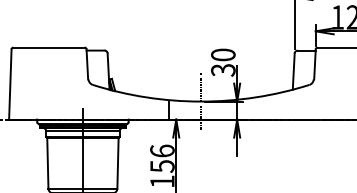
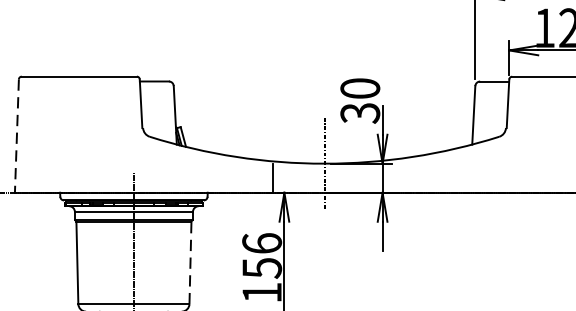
line: (10, 84) -> (17, 136), solid -> dashed
line: (117, 163) -> (189, 263), solid -> dashed

